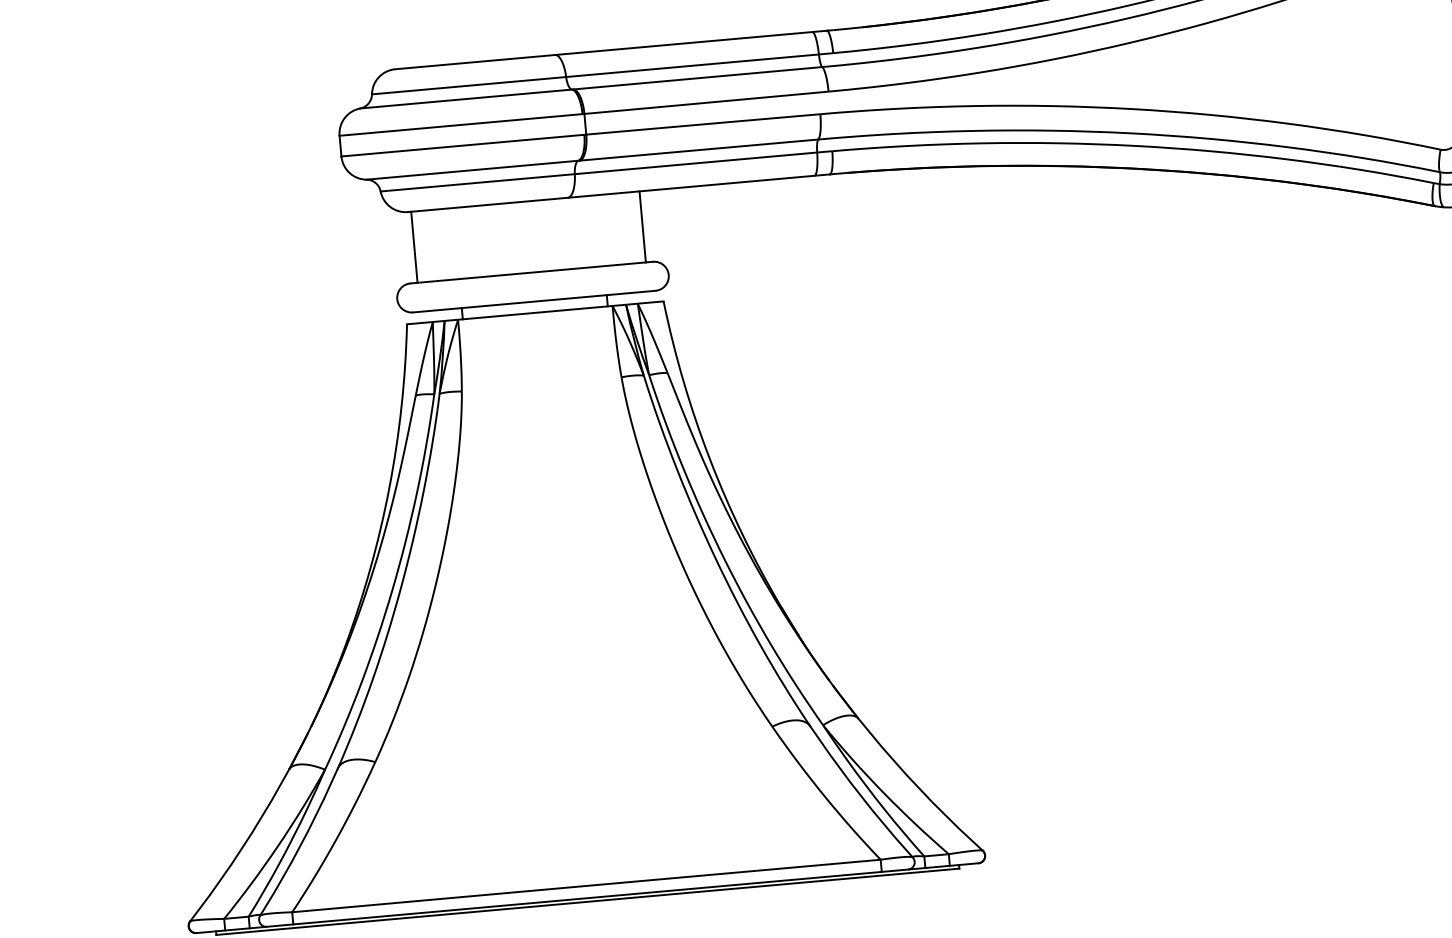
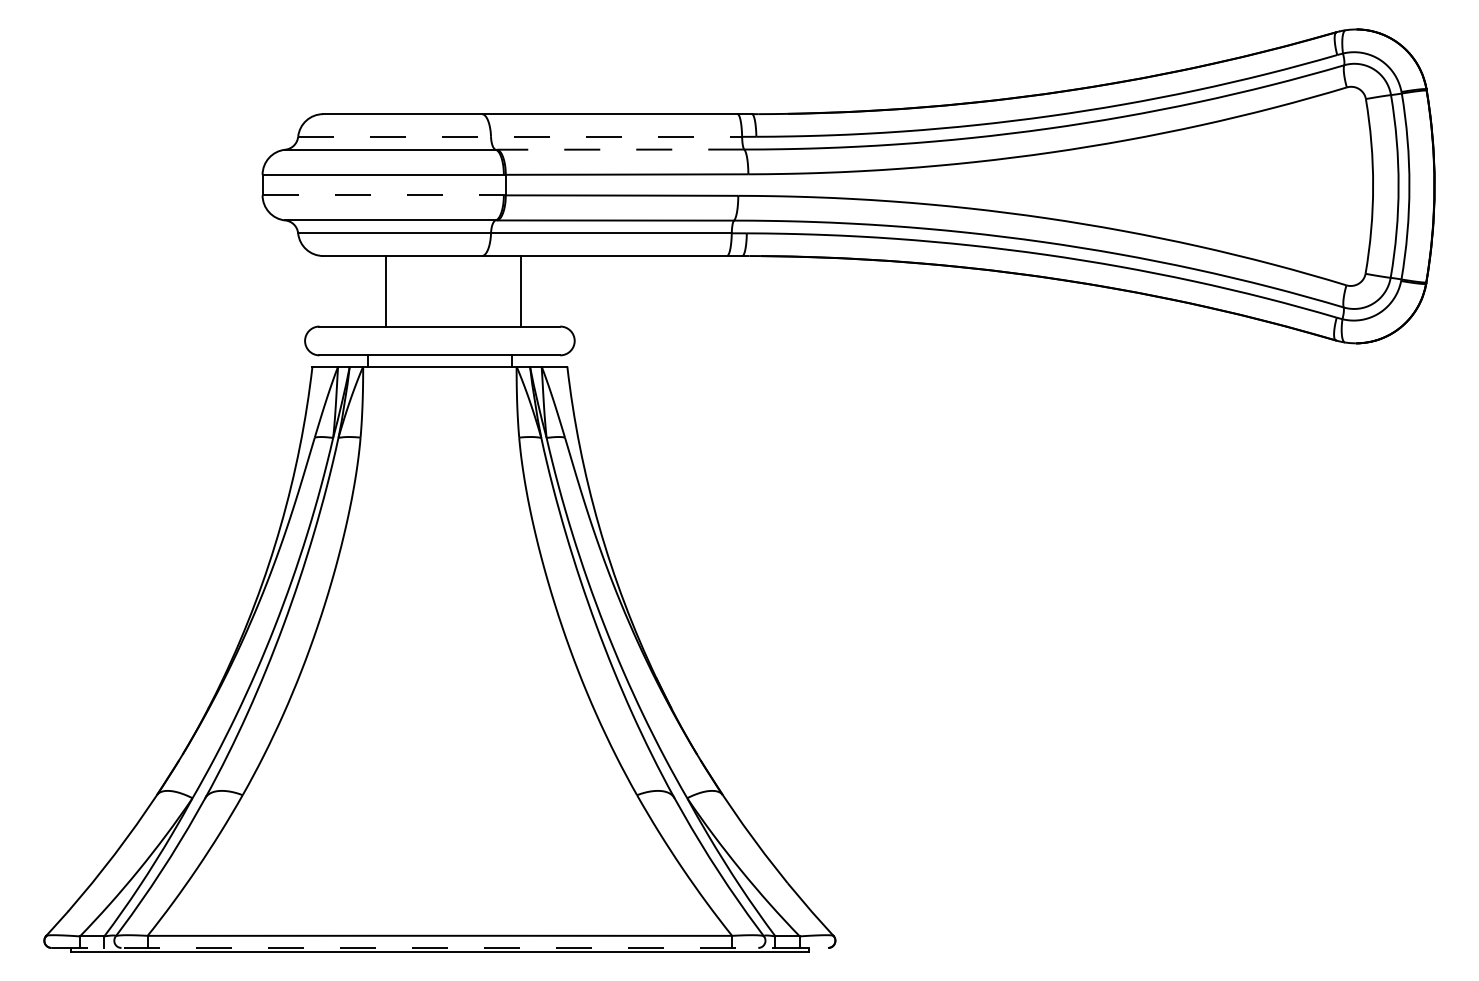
line: (595, 74) -> (520, 136), solid -> dashed
line: (697, 78) -> (620, 149), solid -> dashed
line: (464, 145) -> (384, 195), solid -> dashed
line: (642, 227) -> (521, 291), moved
line: (414, 247) -> (386, 291), moved
line: (588, 897) -> (440, 947), solid -> dashed

